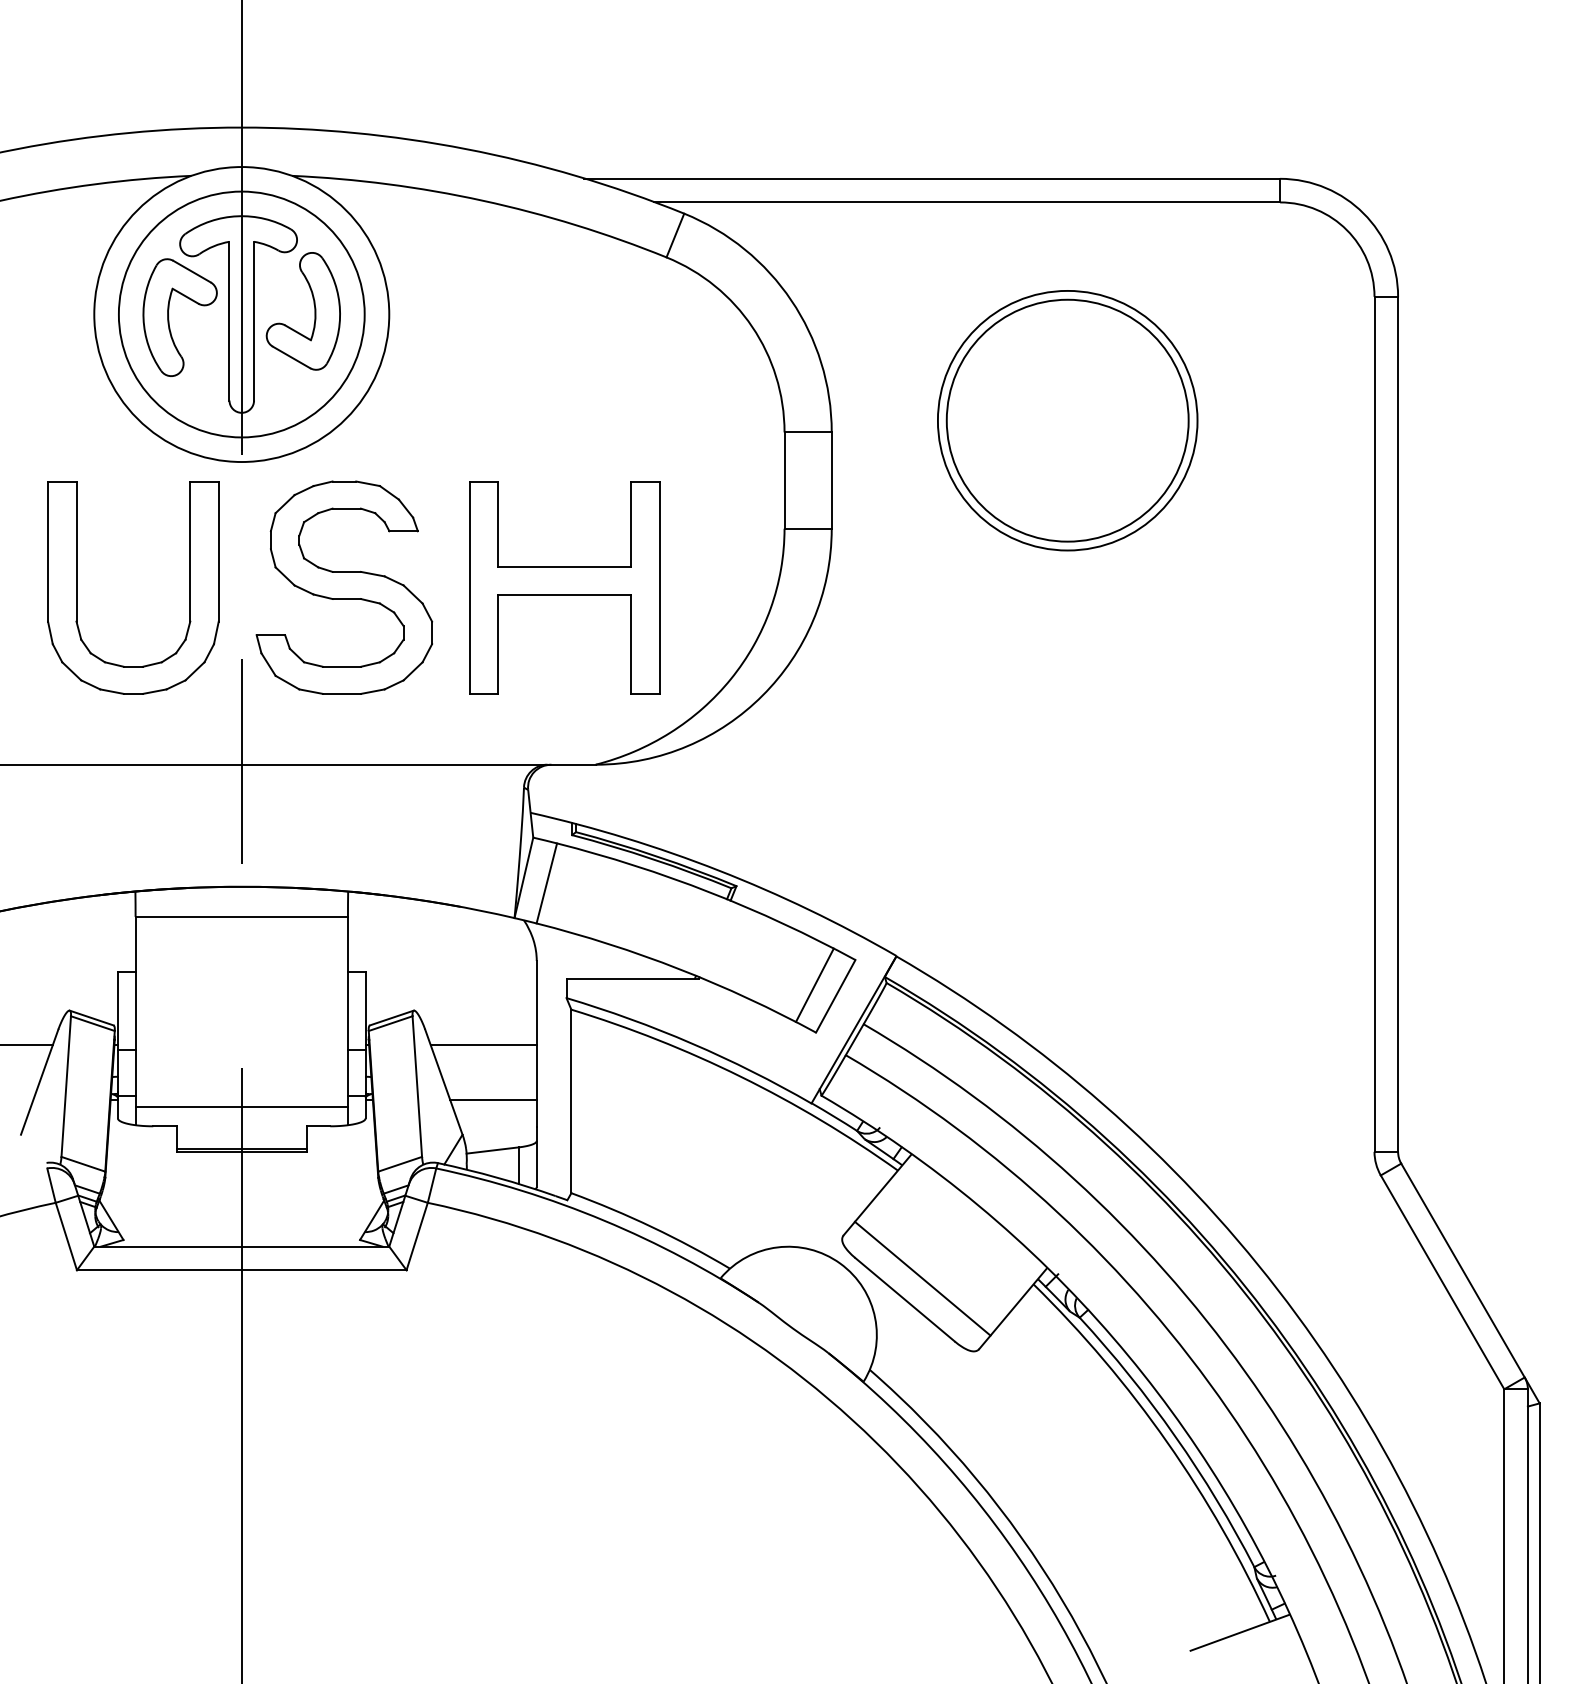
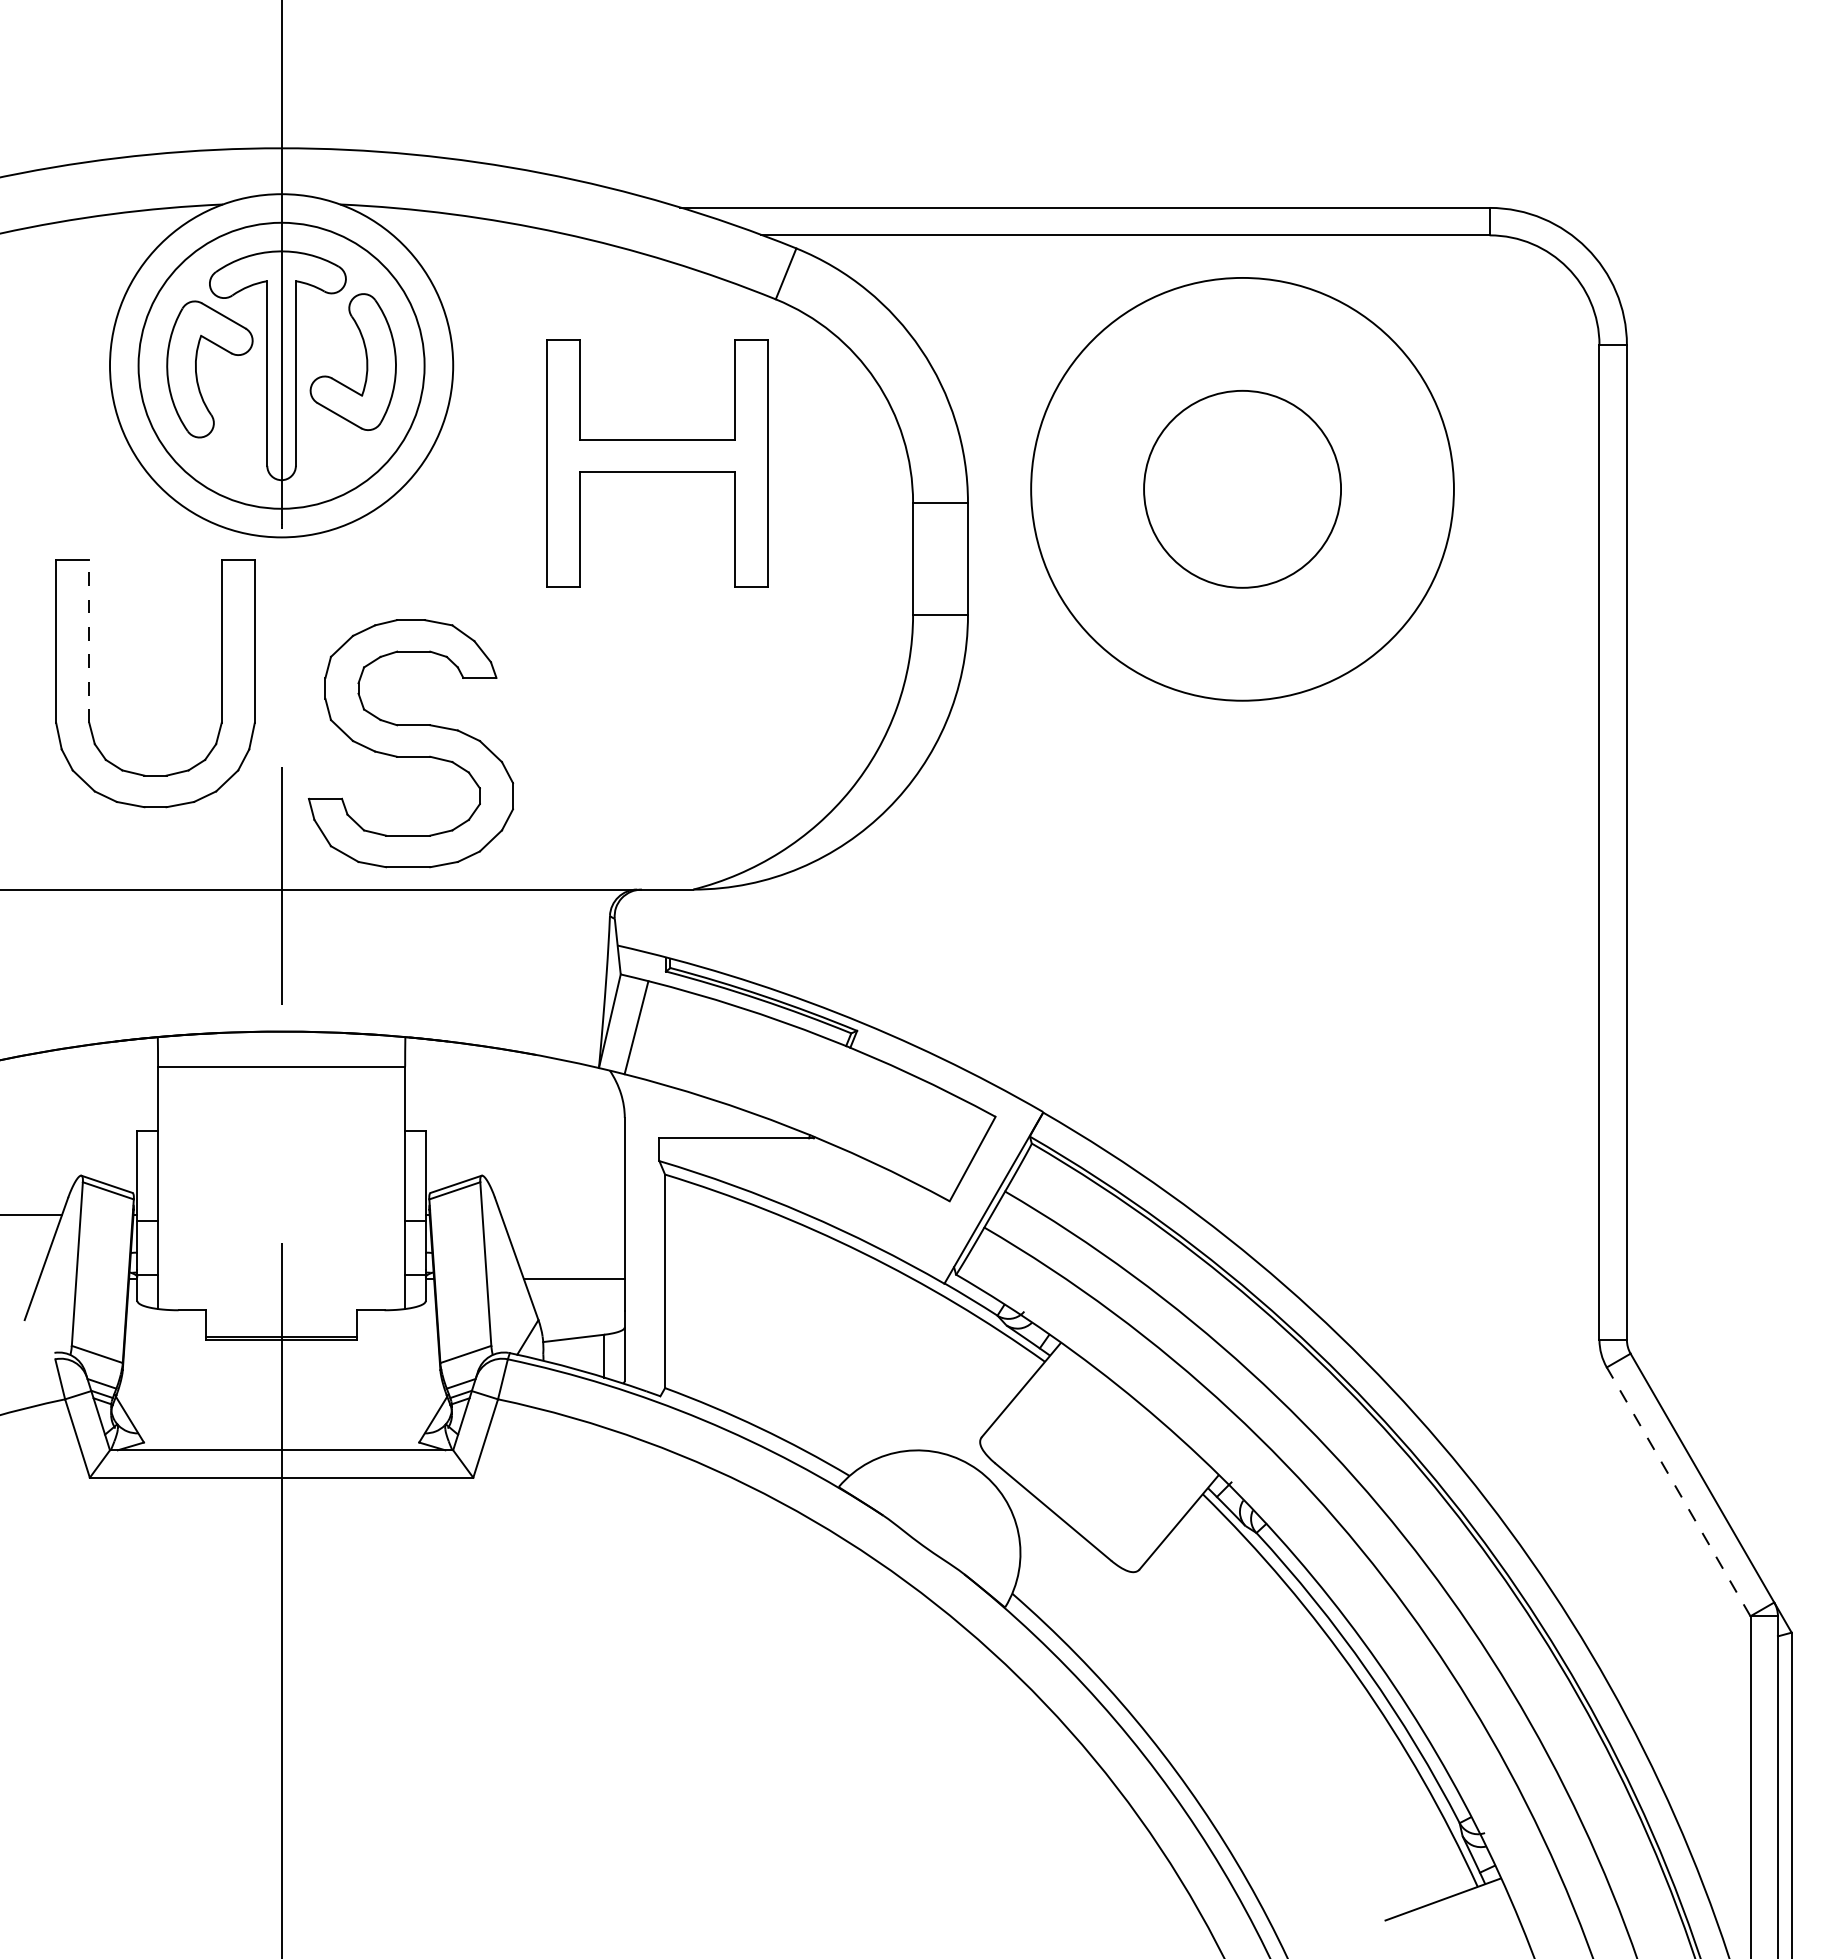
circle: (1067, 420) -> (1242, 489), size x0.7
circle: (1067, 420) -> (1242, 489), size x1.4
line: (76, 551) -> (89, 641), solid -> dashed
part: (344, 587) -> (411, 743), moved
part: (564, 587) -> (657, 463), moved
line: (814, 984) -> (948, 1145), removed
line: (483, 1044) -> (562, 1215), removed
line: (241, 1107) -> (281, 1288), removed
line: (922, 1278) -> (1073, 1487), removed
line: (1442, 1282) -> (1678, 1491), solid -> dashed

